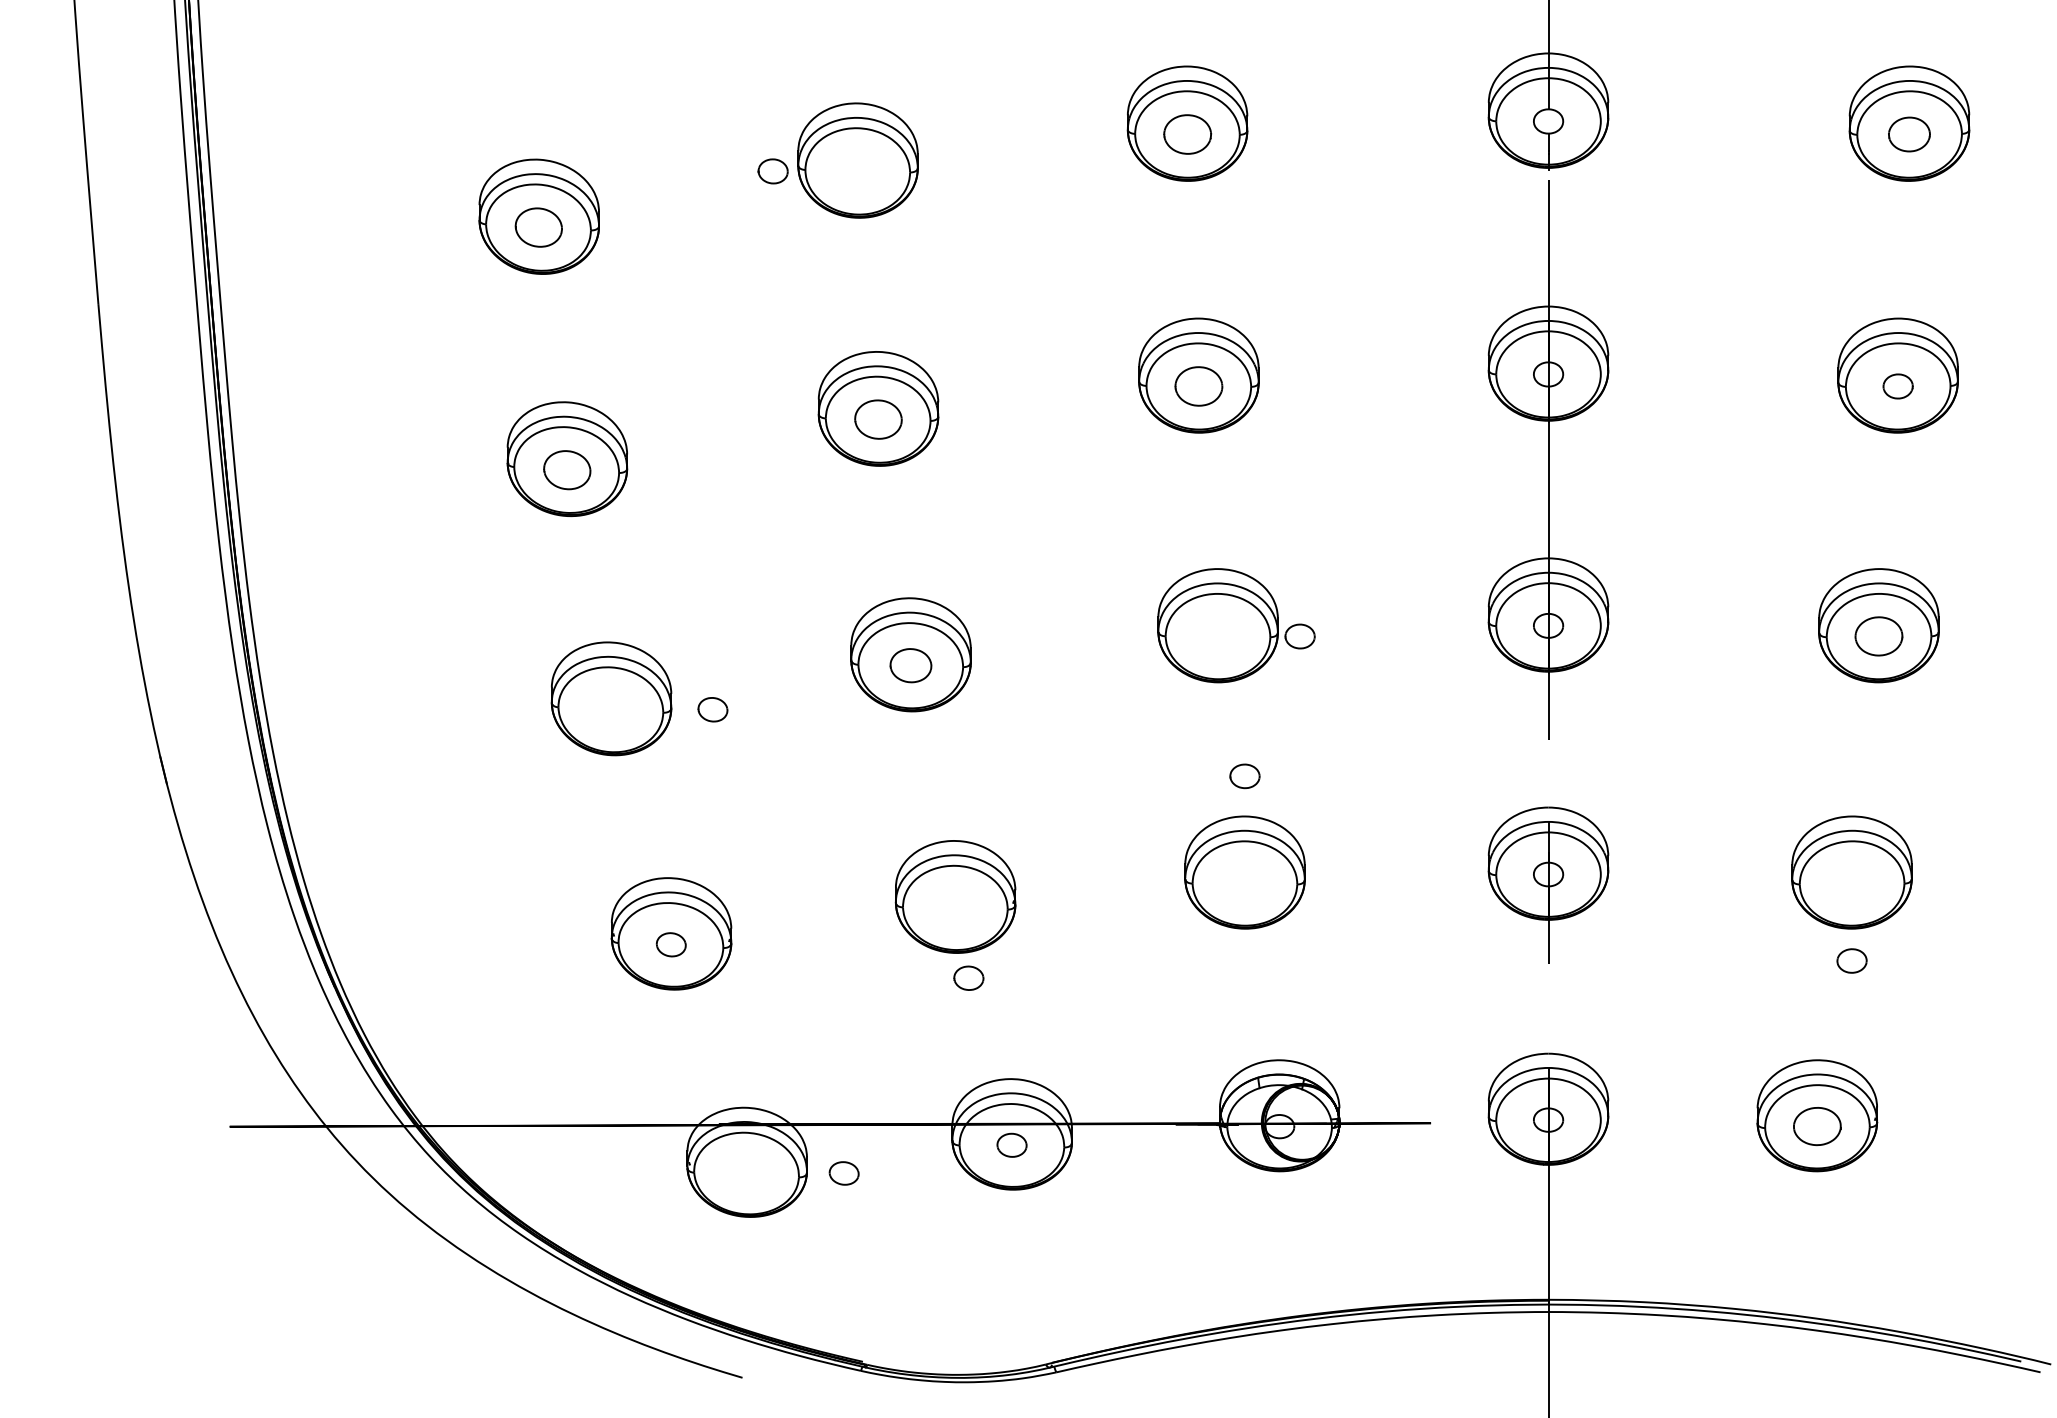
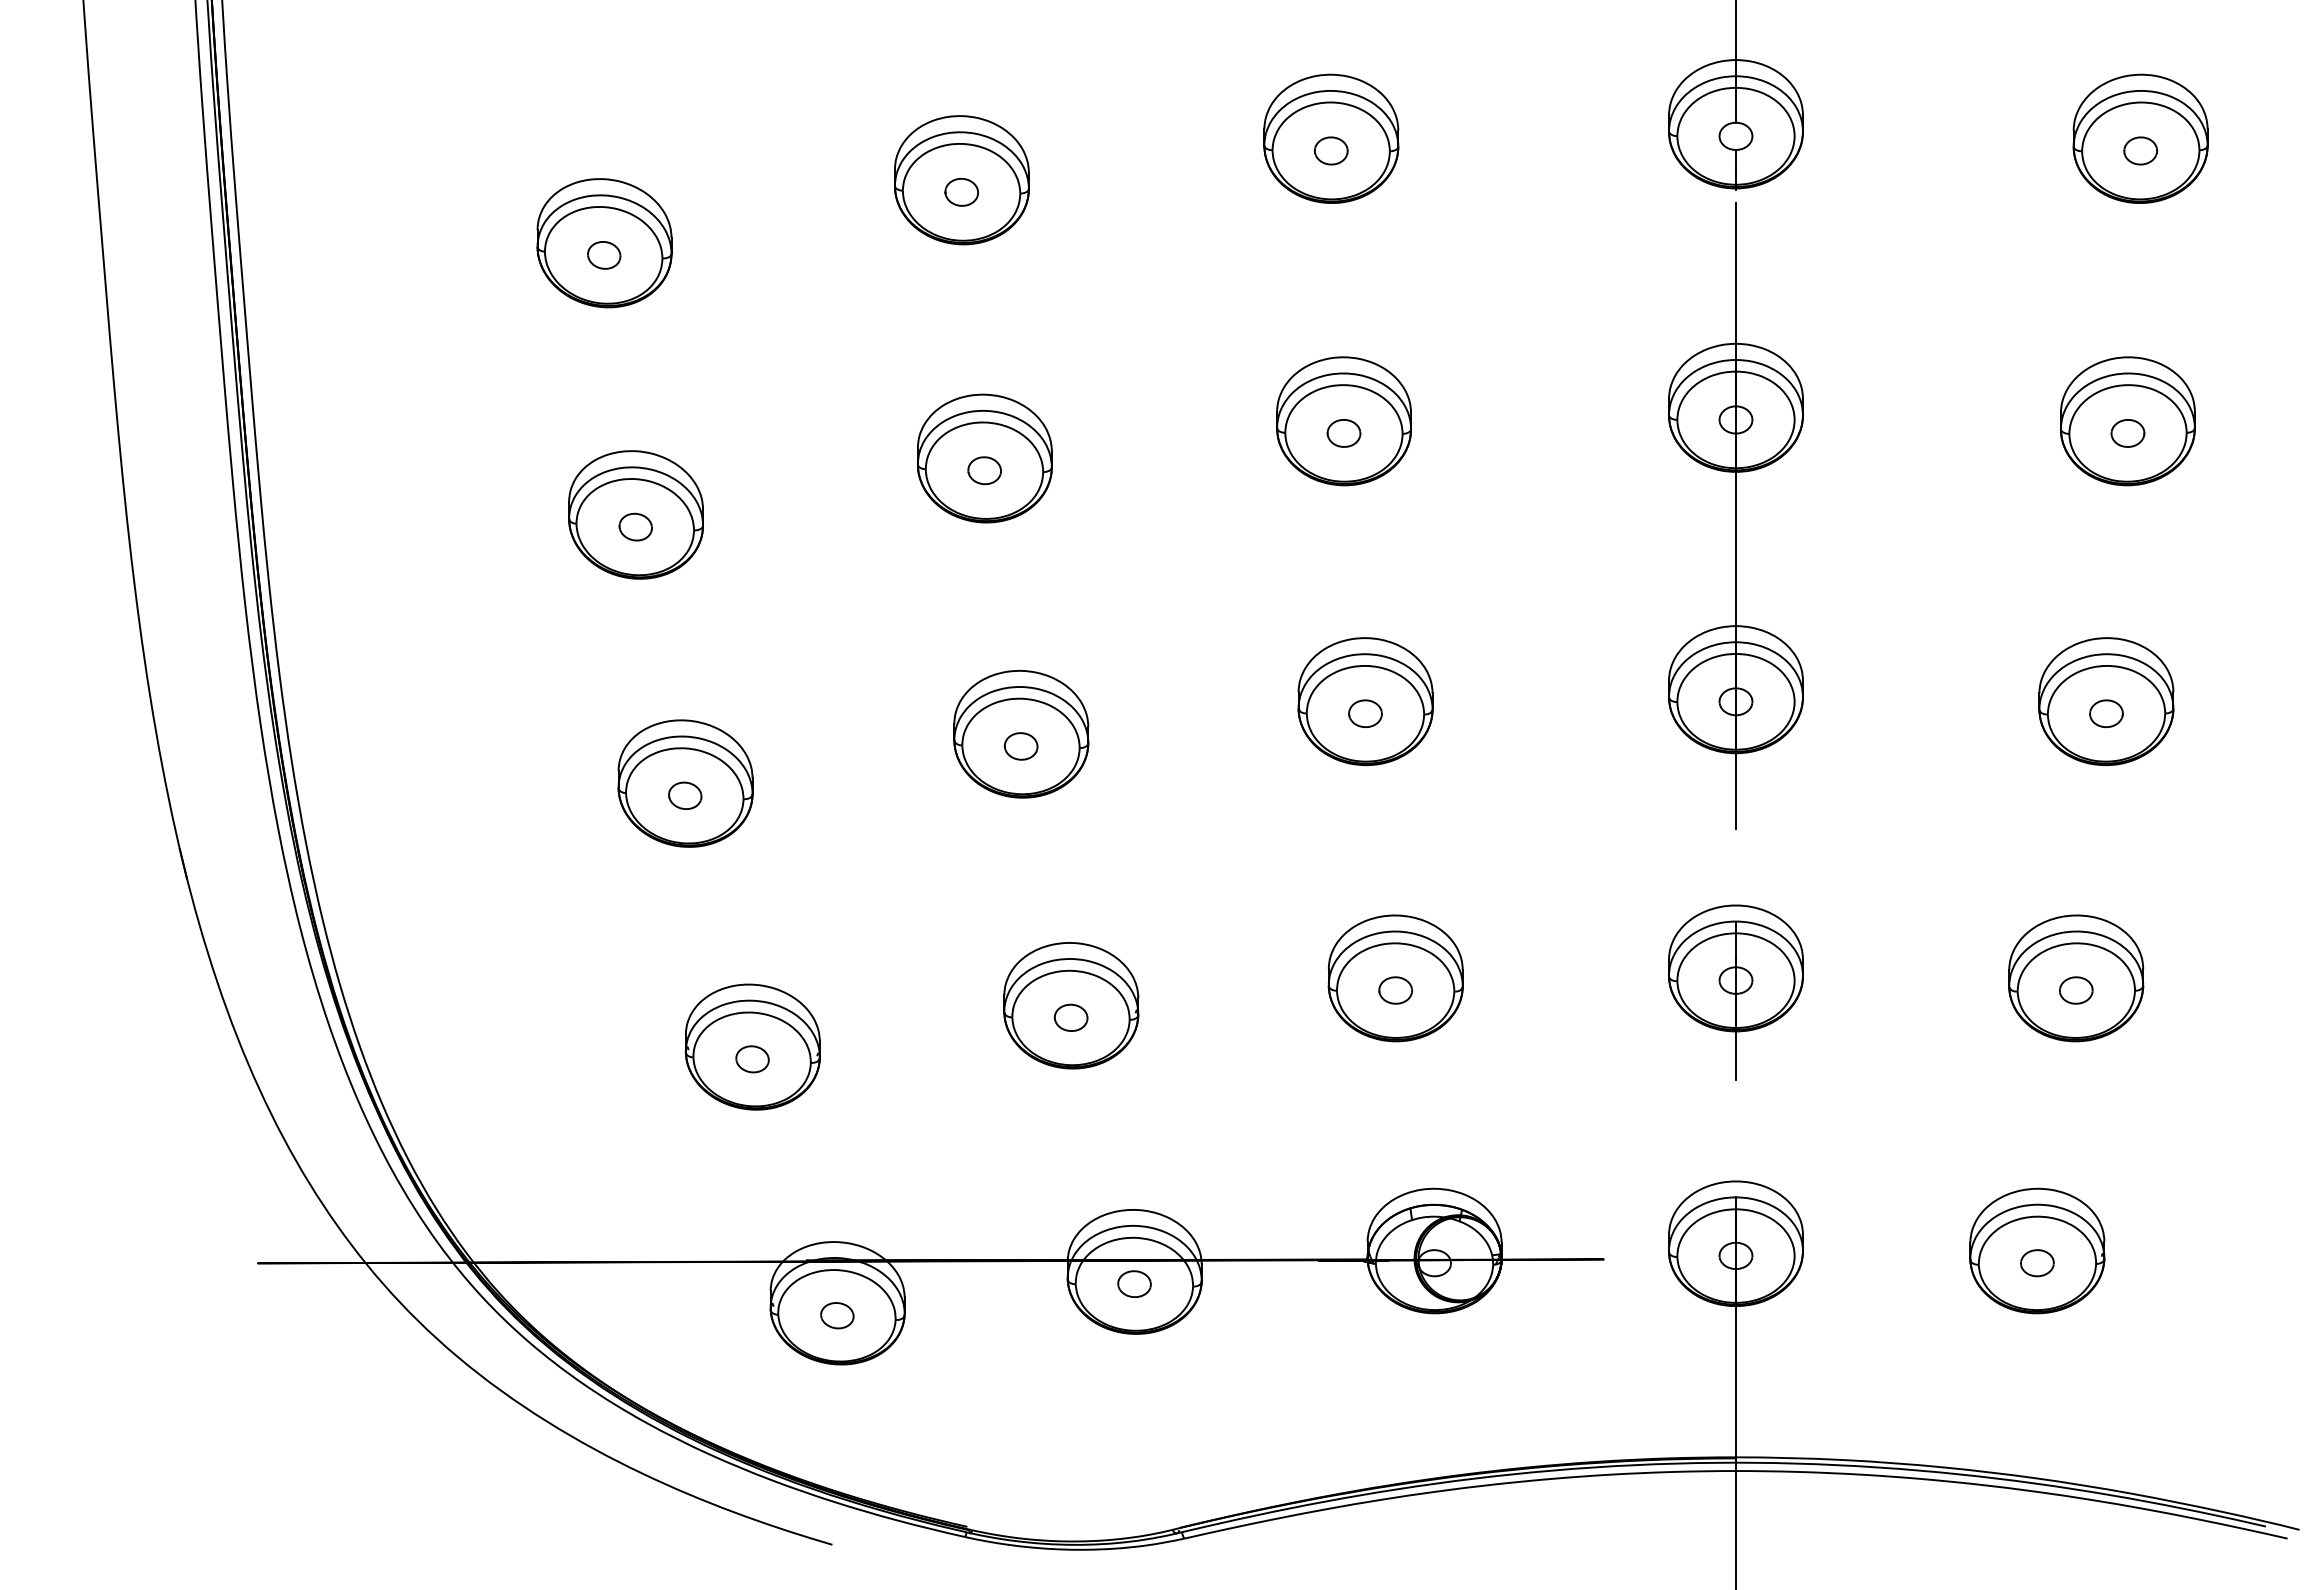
part: (1186, 134) -> (1330, 150), size x0.62
part: (1909, 134) -> (2140, 150), size x0.71
part: (772, 171) -> (961, 192), moved
part: (539, 227) -> (604, 255), size x0.62
part: (1198, 386) -> (1343, 433), size x0.62
part: (878, 419) -> (984, 470), size x0.62
part: (566, 469) -> (635, 526), size x0.62
part: (1300, 636) -> (1365, 713), moved
part: (1879, 636) -> (2106, 713), size x0.62
part: (910, 665) -> (1020, 746), size x0.71
part: (713, 709) -> (685, 795), moved
part: (1244, 776) -> (1395, 990), moved
part: (1852, 960) -> (2076, 990), moved
part: (968, 977) -> (1070, 1017), moved
part: (1817, 1126) -> (2037, 1263), size x0.62
part: (844, 1173) -> (837, 1315), moved

